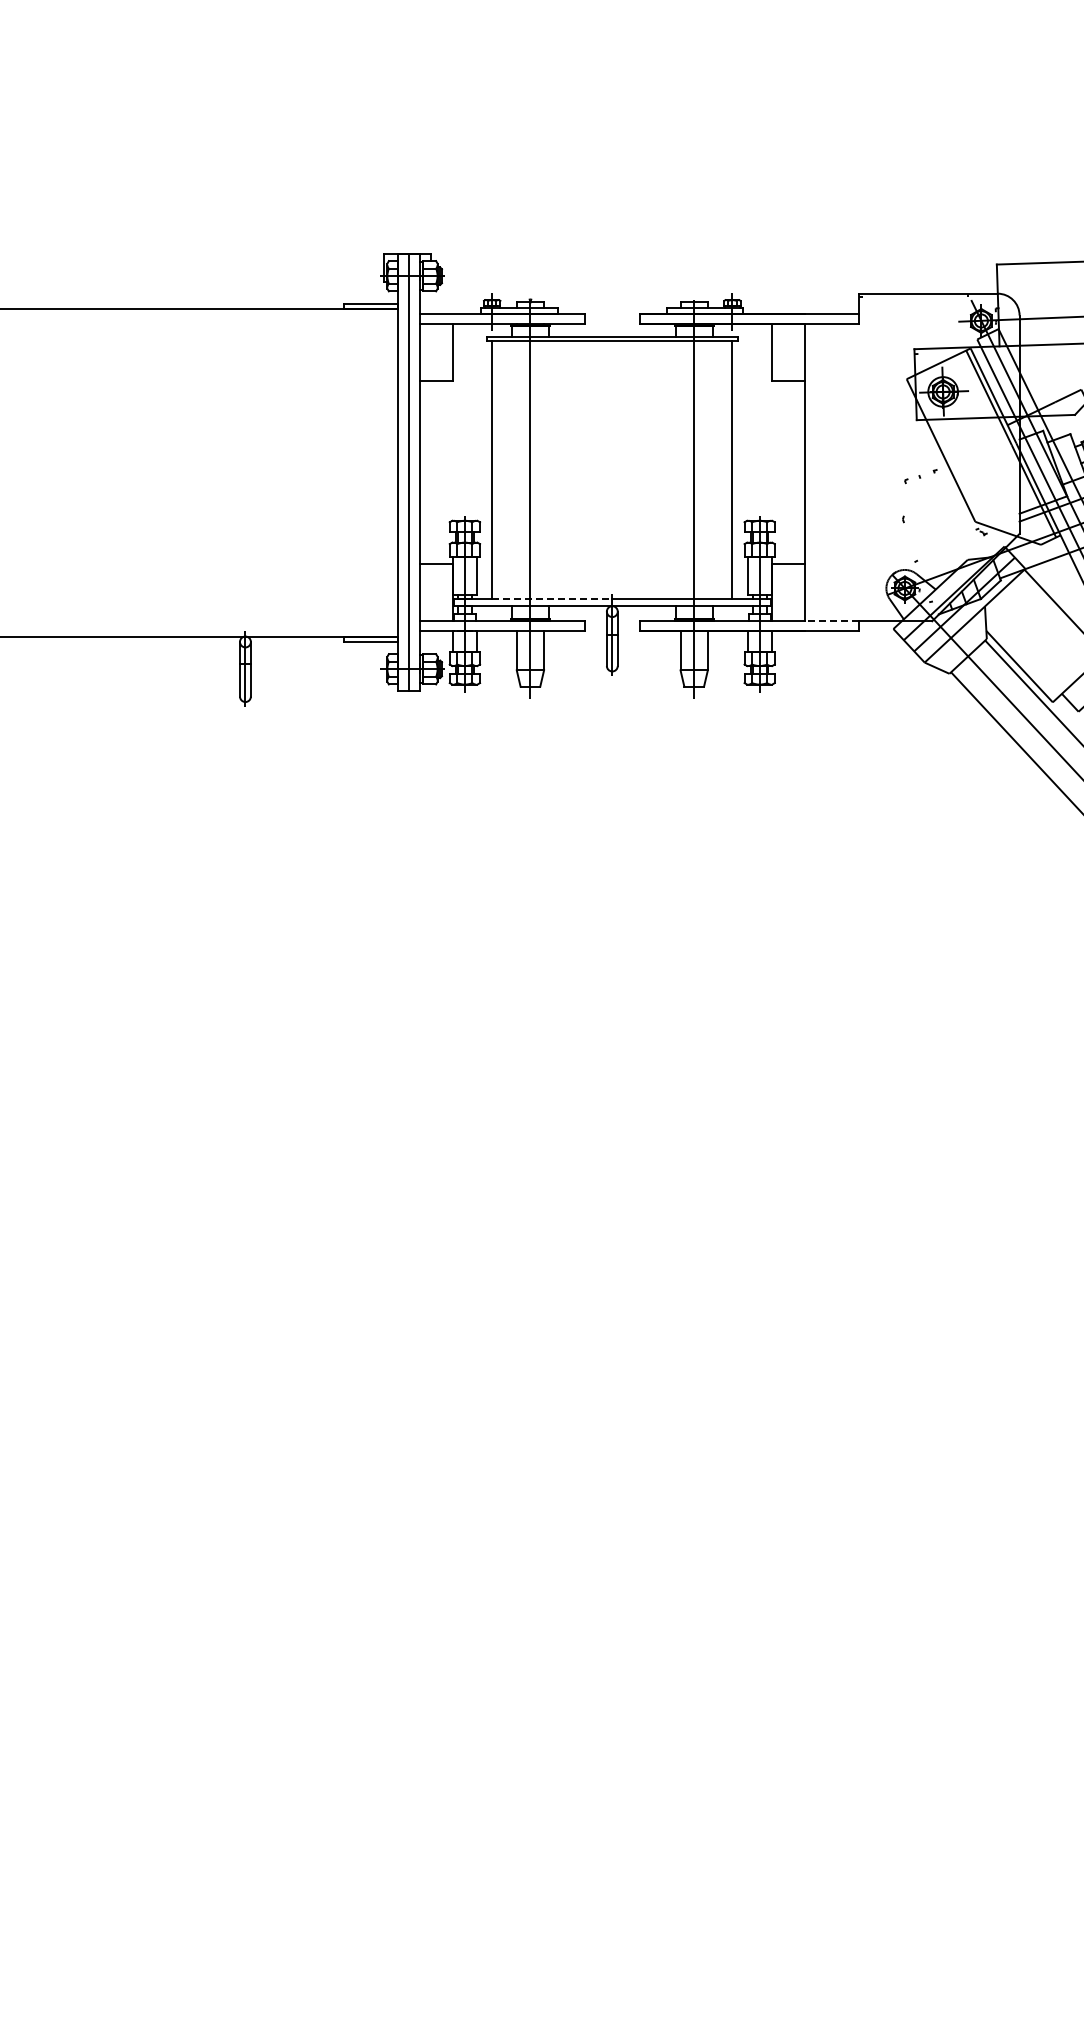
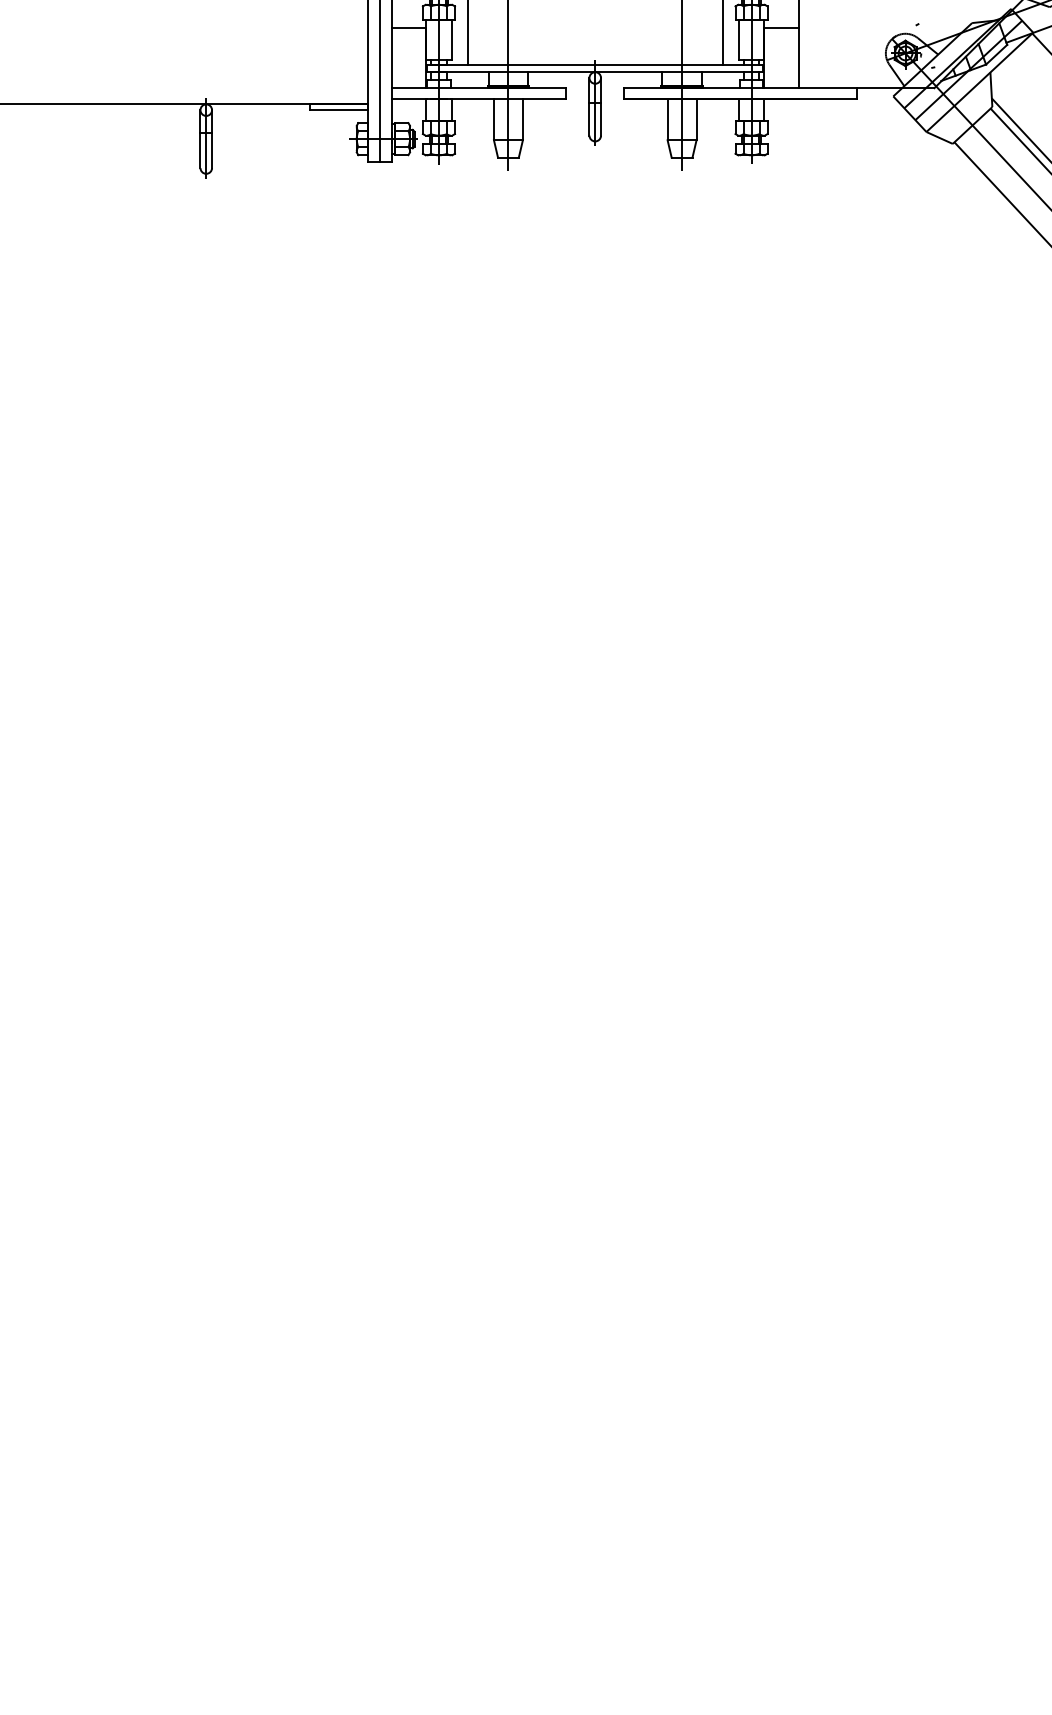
line: (552, 599) -> (531, 65), dashed -> solid
line: (831, 621) -> (827, 88), dashed -> solid

